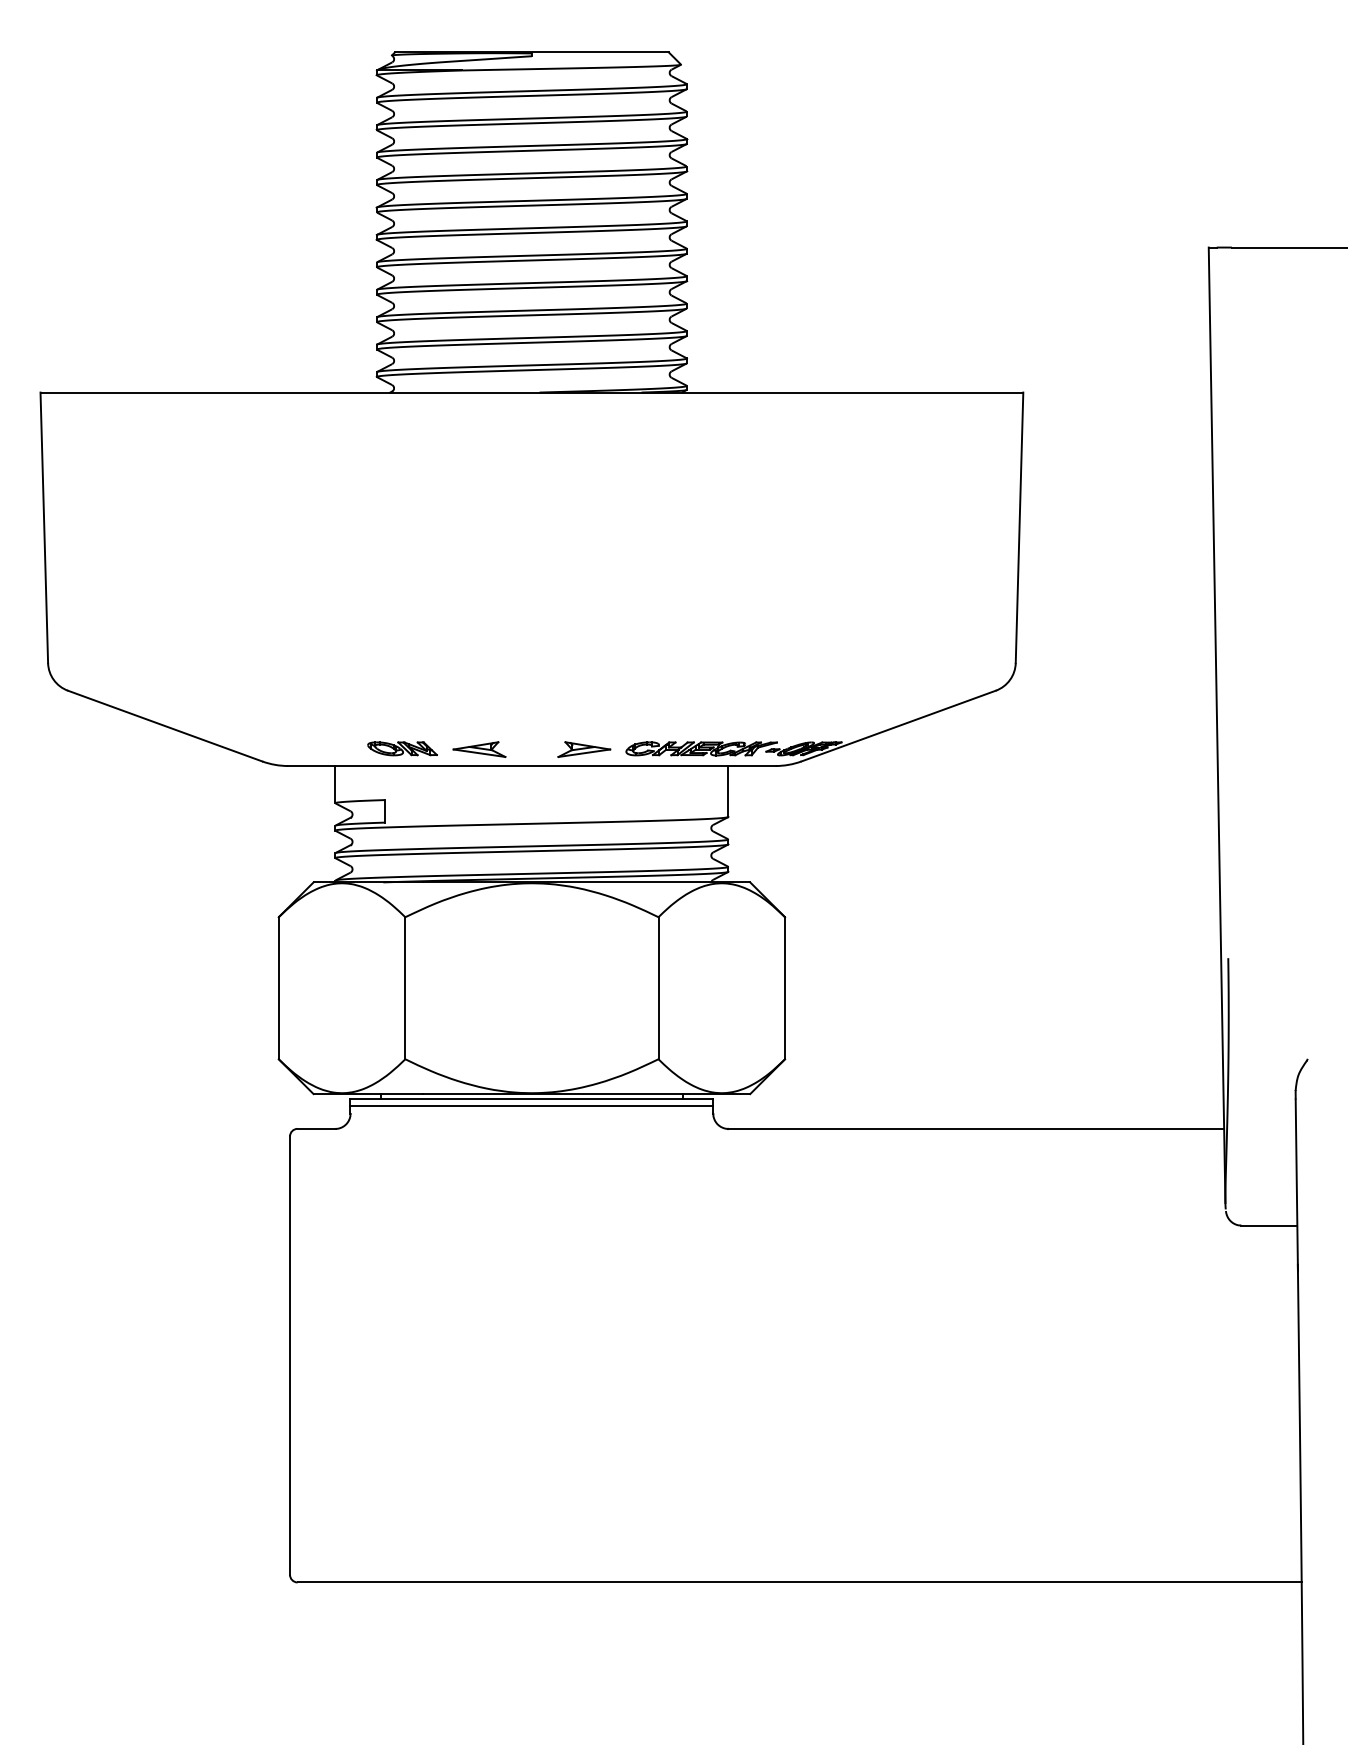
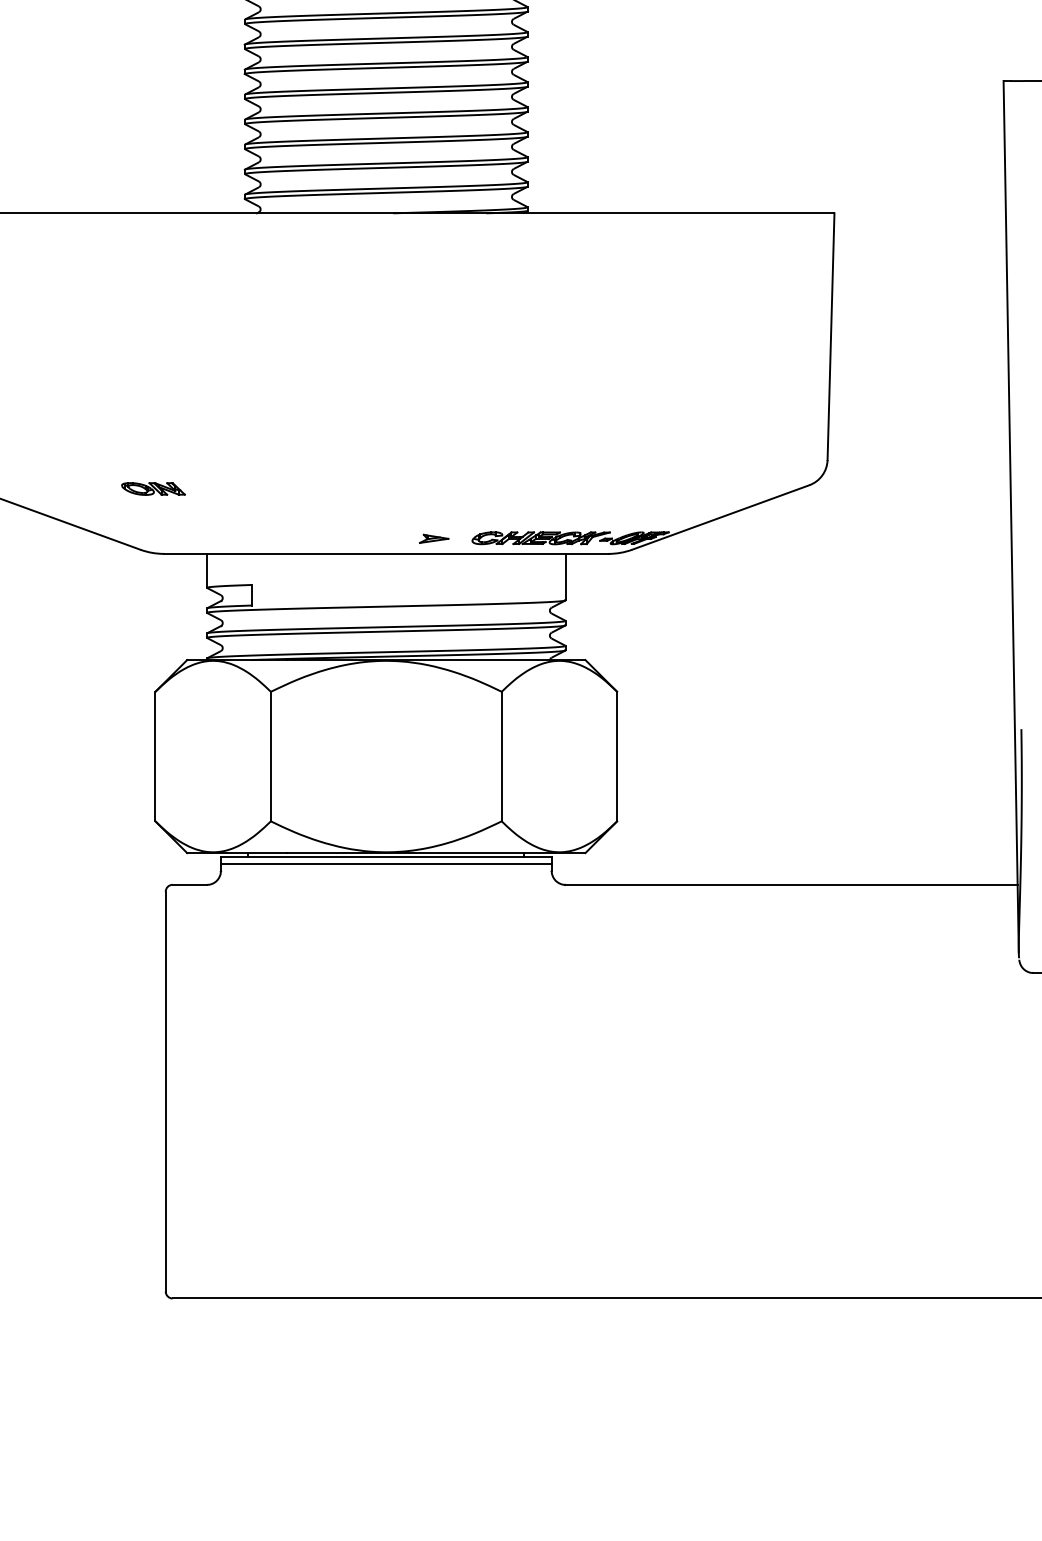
part: (402, 748) -> (153, 488), moved
part: (479, 749) -> (338, 538), removed
part: (584, 749) -> (434, 538), size x0.6

